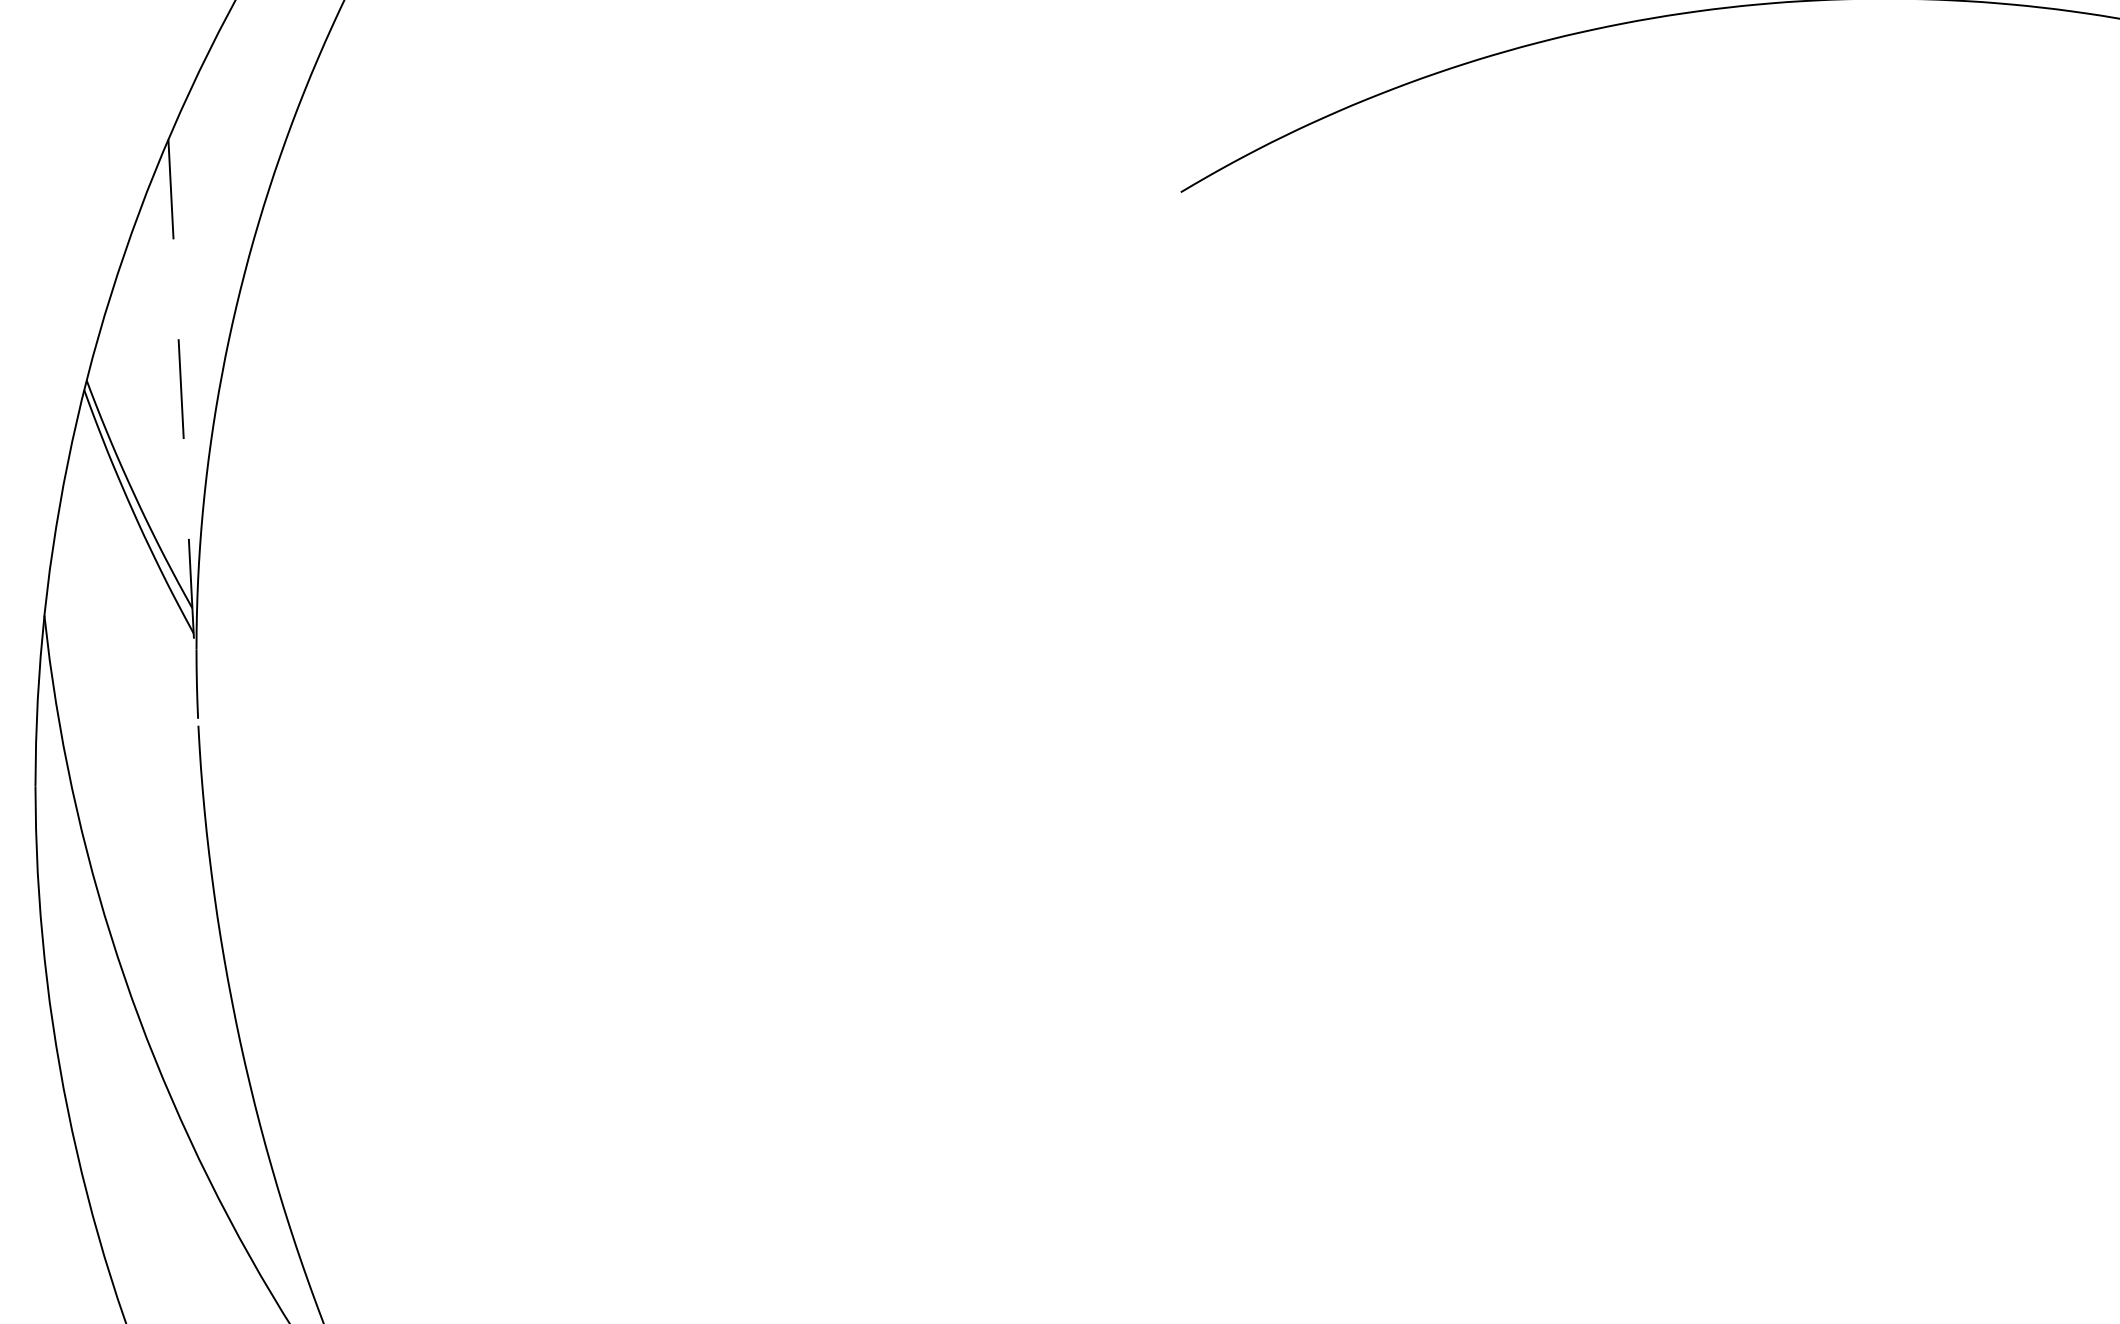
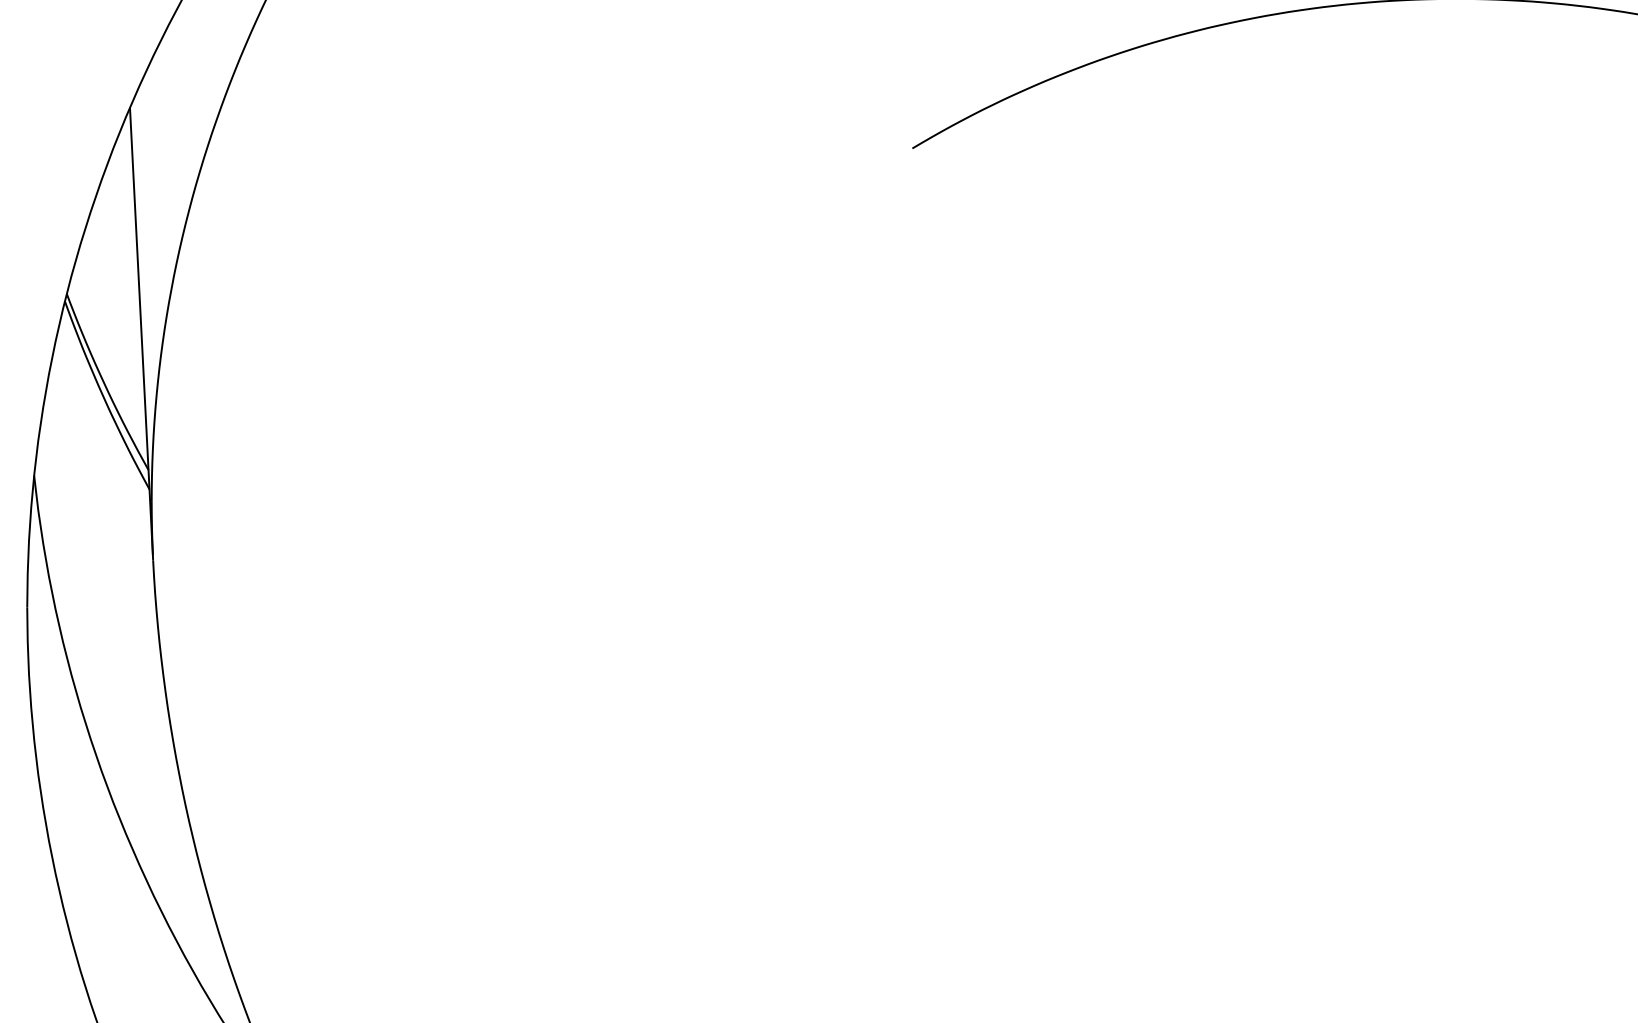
line: (183, 433) -> (141, 334), dashed -> solid

